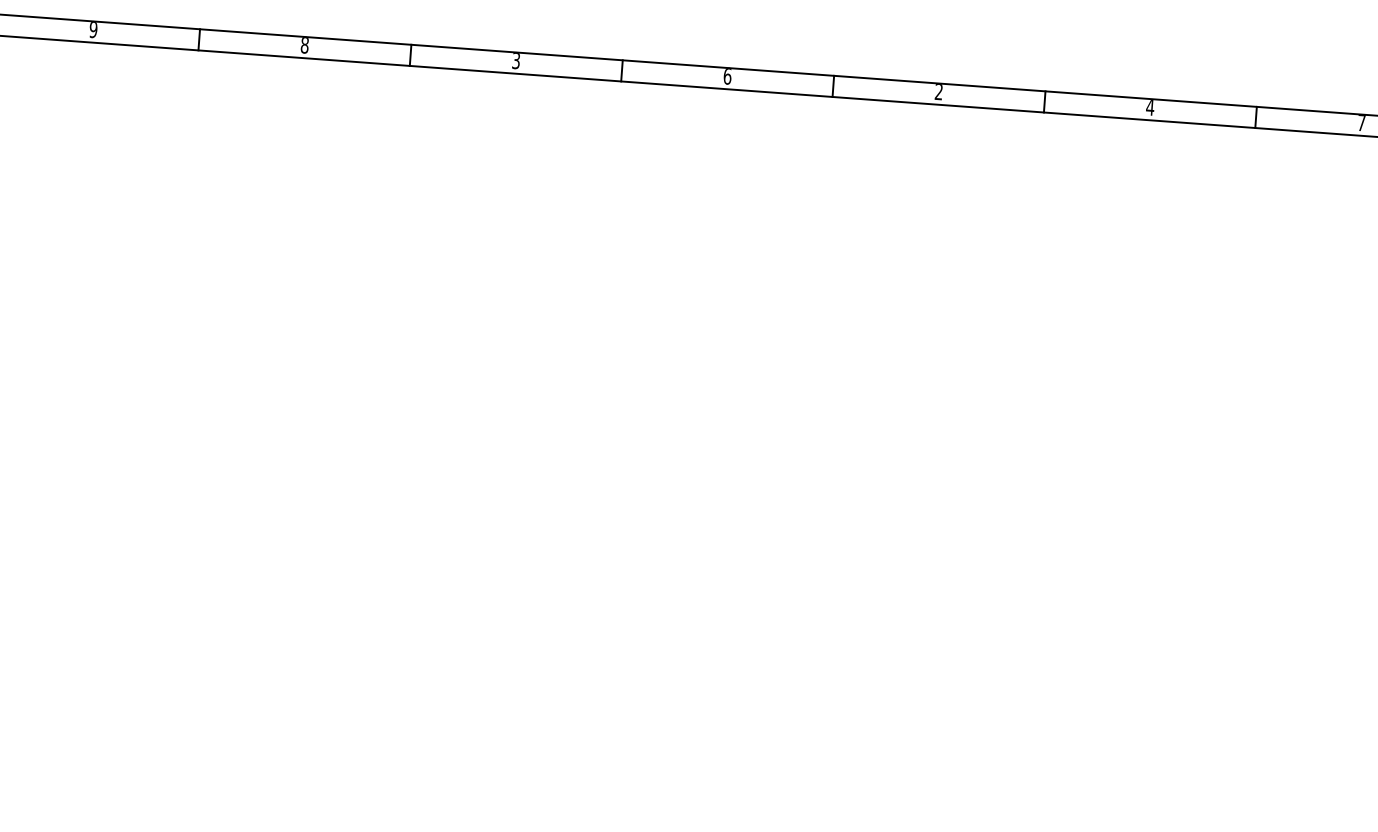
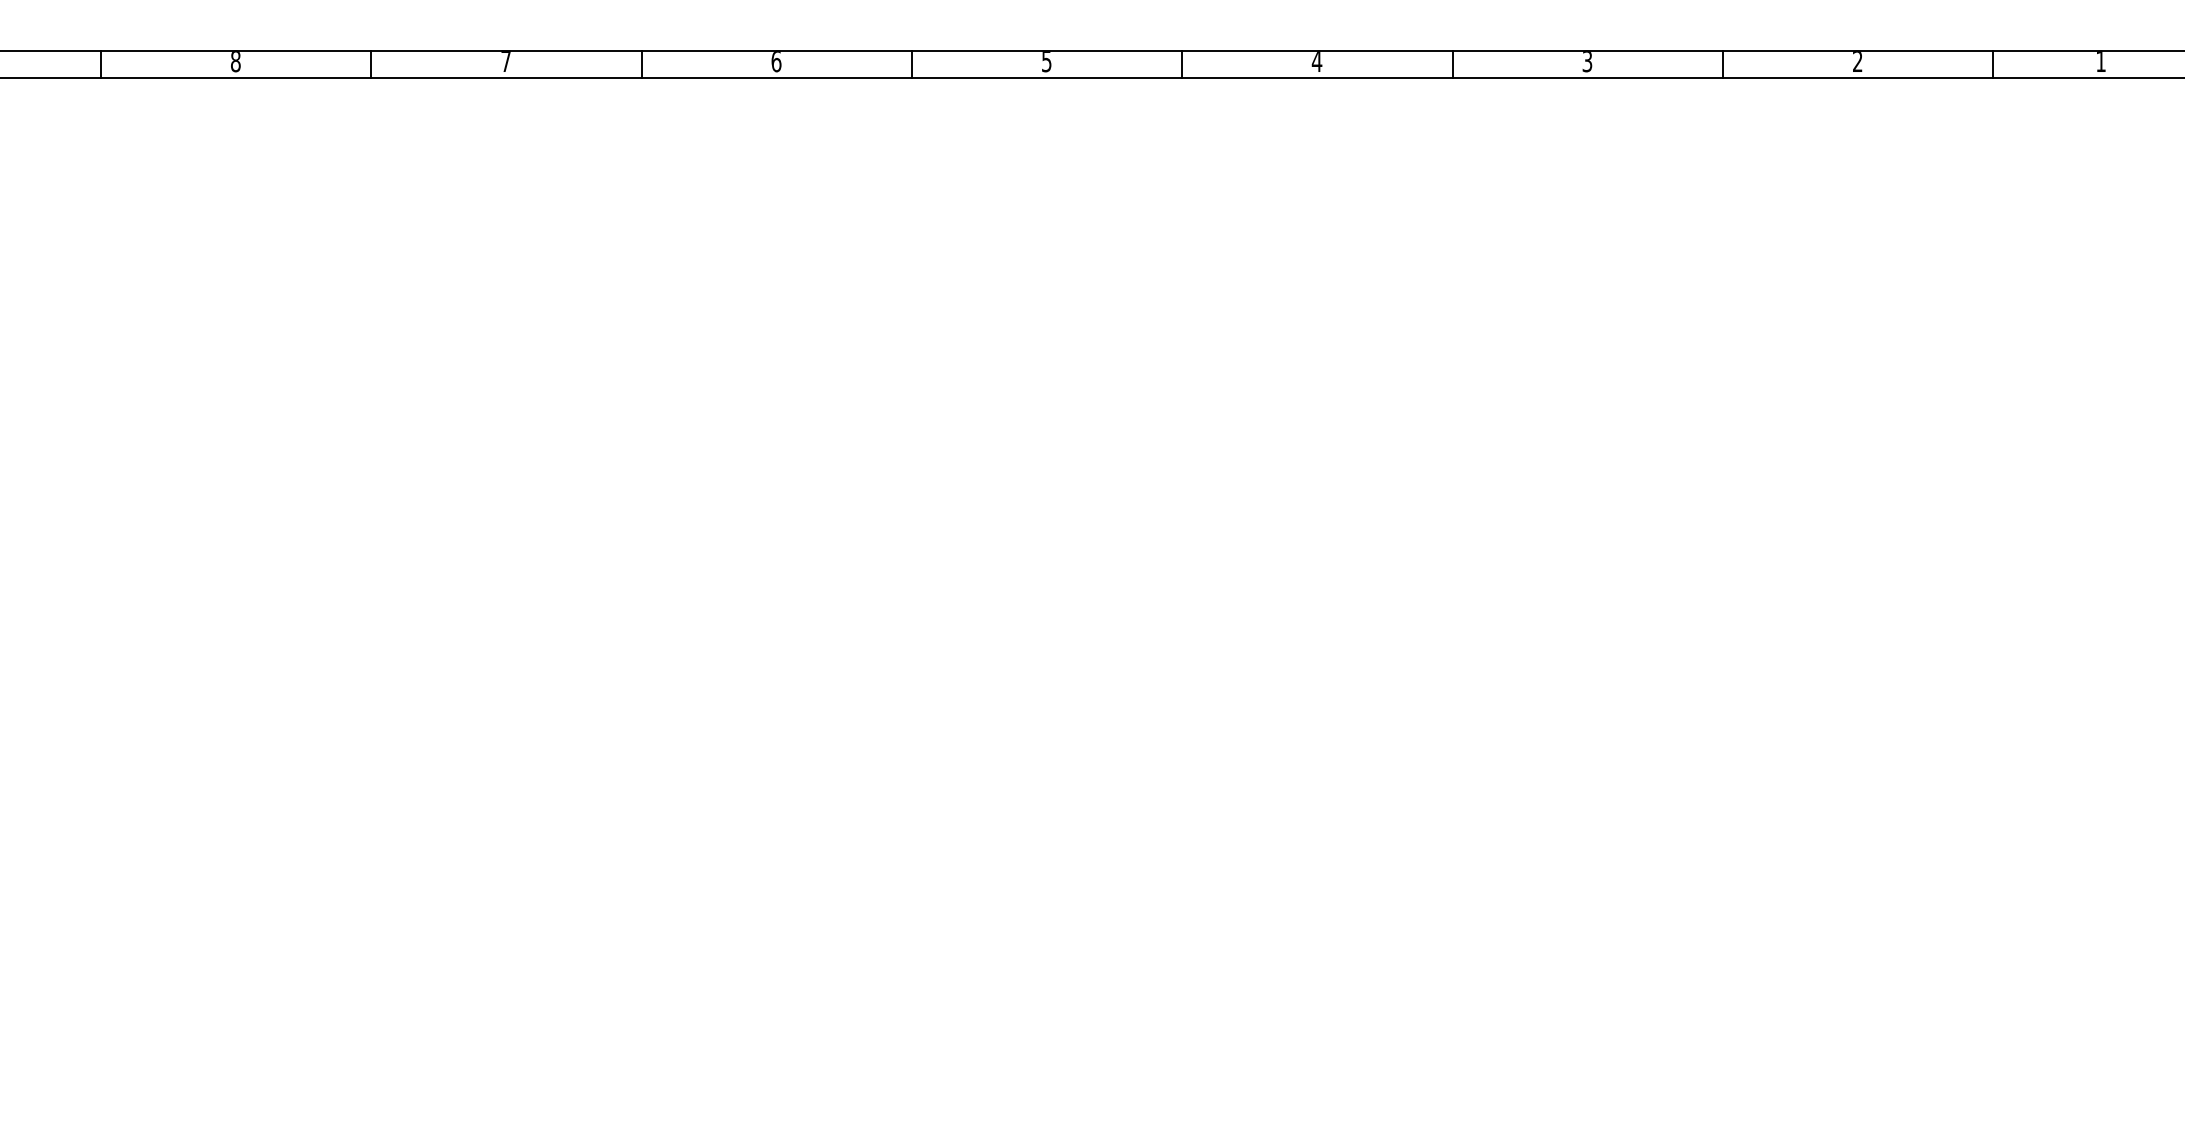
text: (515, 61) -> (505, 62), 3 -> 7
text: (938, 92) -> (1046, 62), 2 -> 5
text: (1361, 123) -> (1587, 62), 7 -> 3

